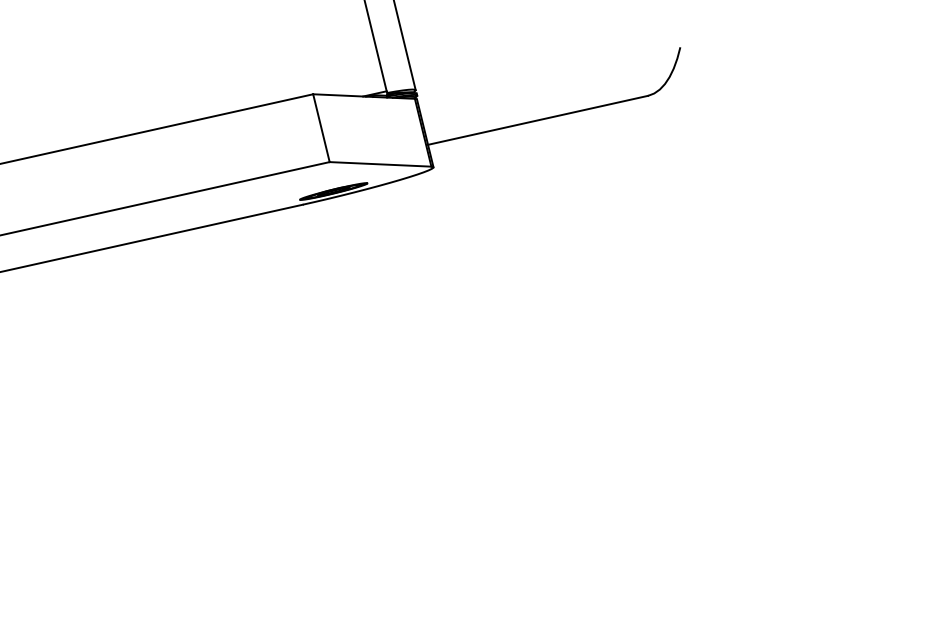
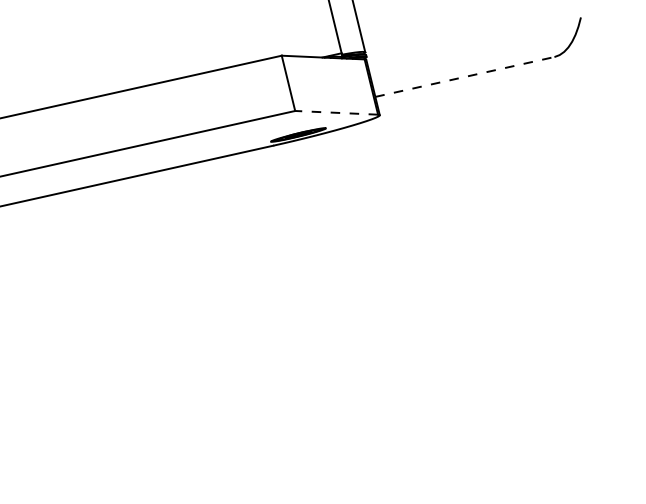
line: (537, 120) -> (464, 77), solid -> dashed
line: (380, 164) -> (336, 112), solid -> dashed

